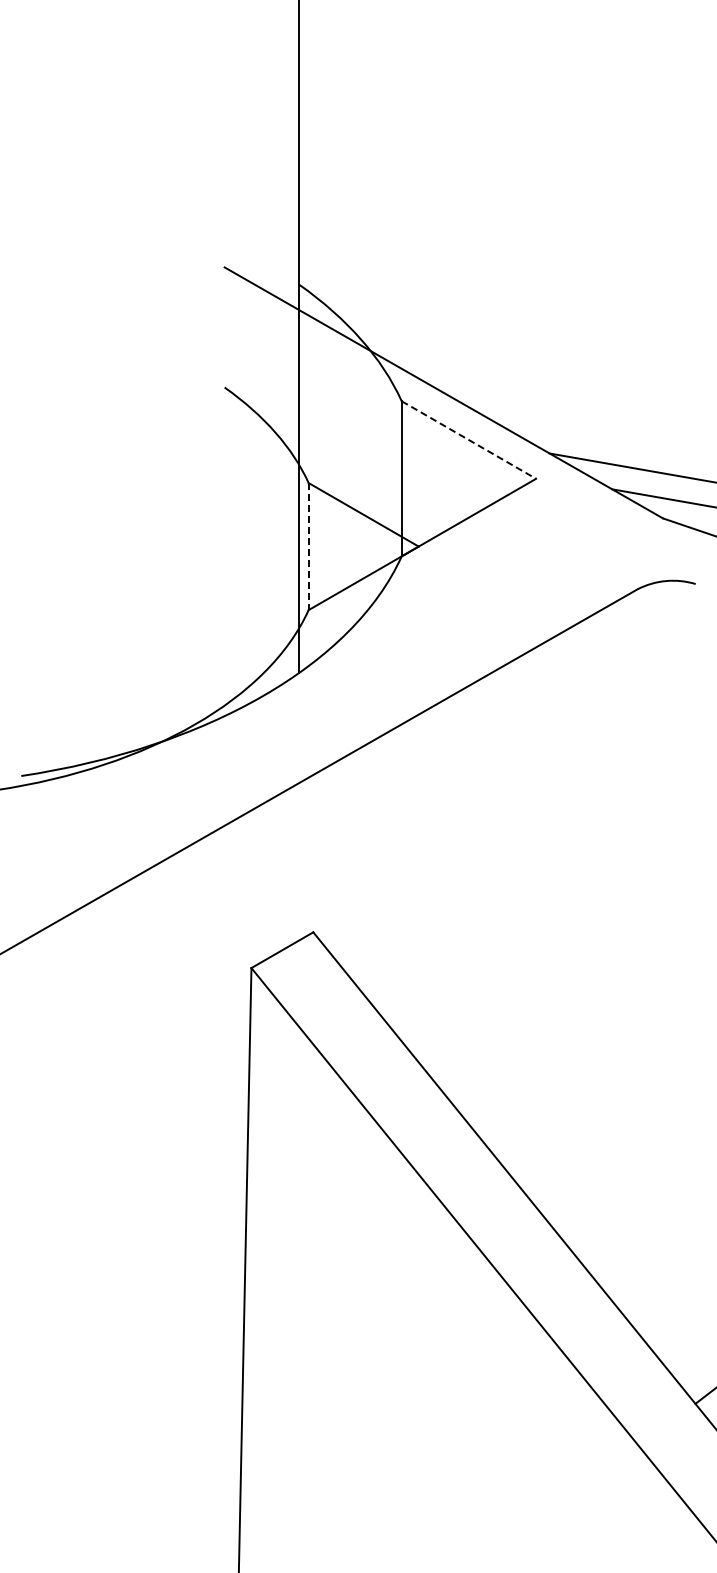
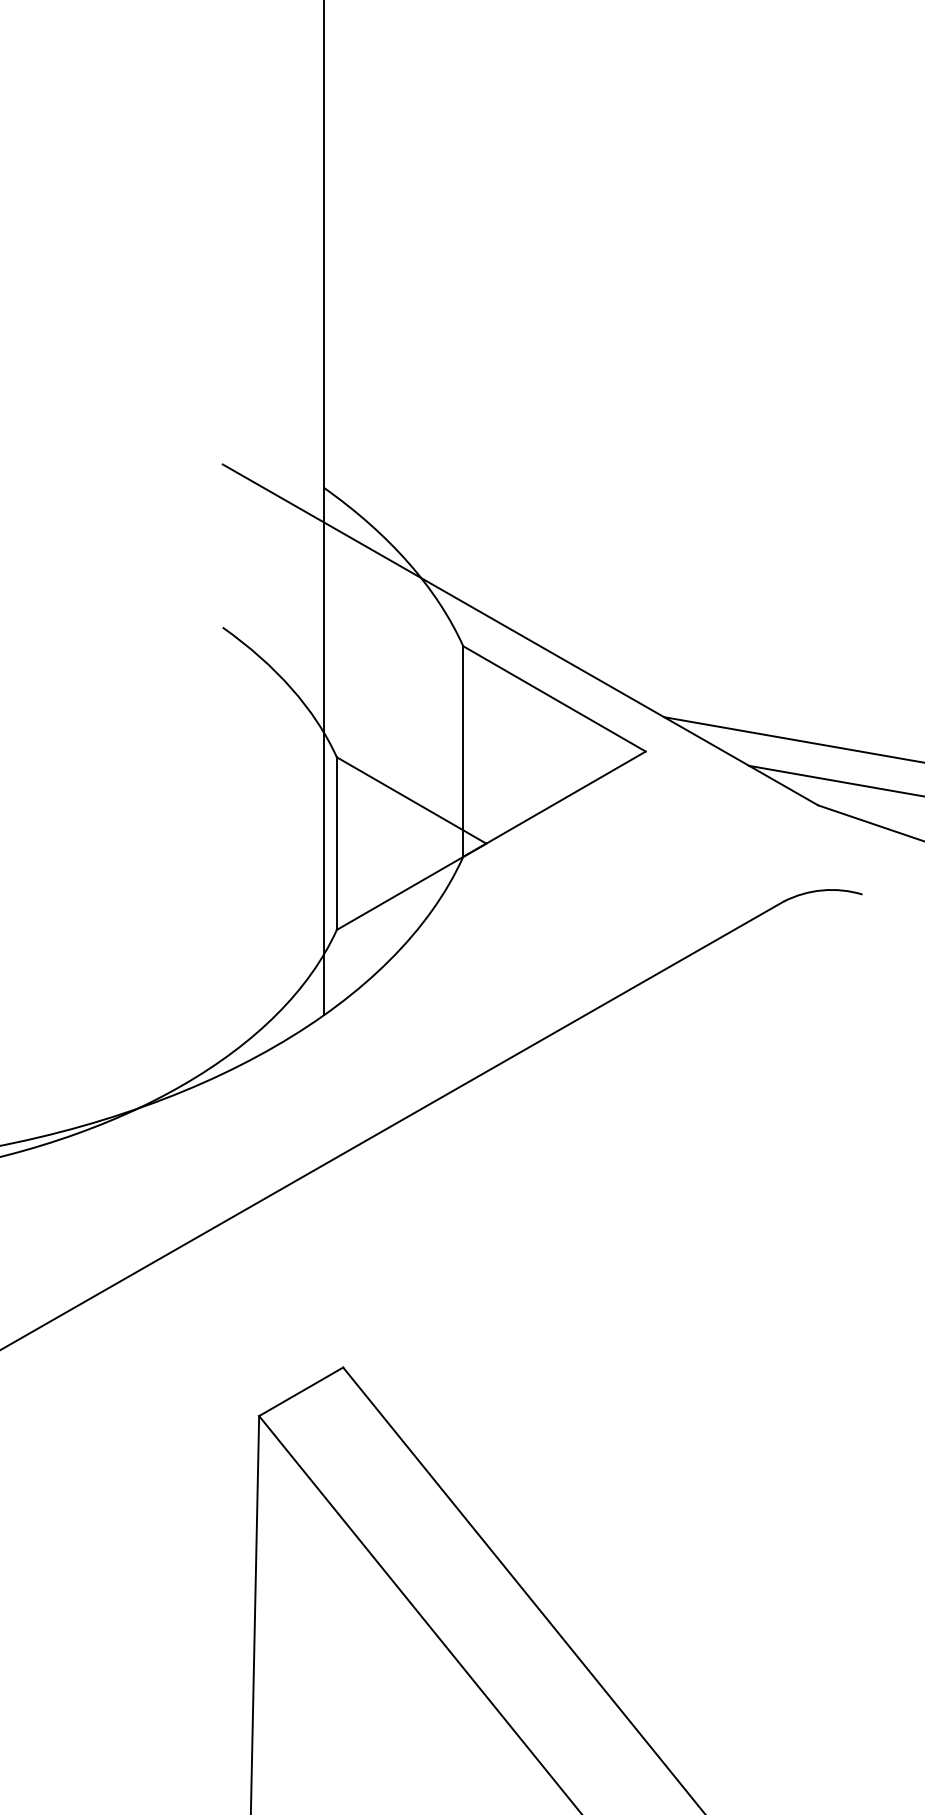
line: (468, 440) -> (553, 699), dashed -> solid
line: (308, 546) -> (336, 843), dashed -> solid

